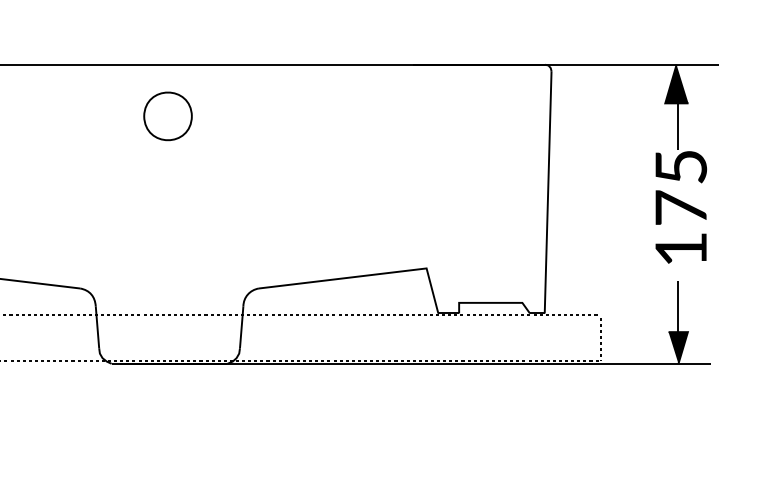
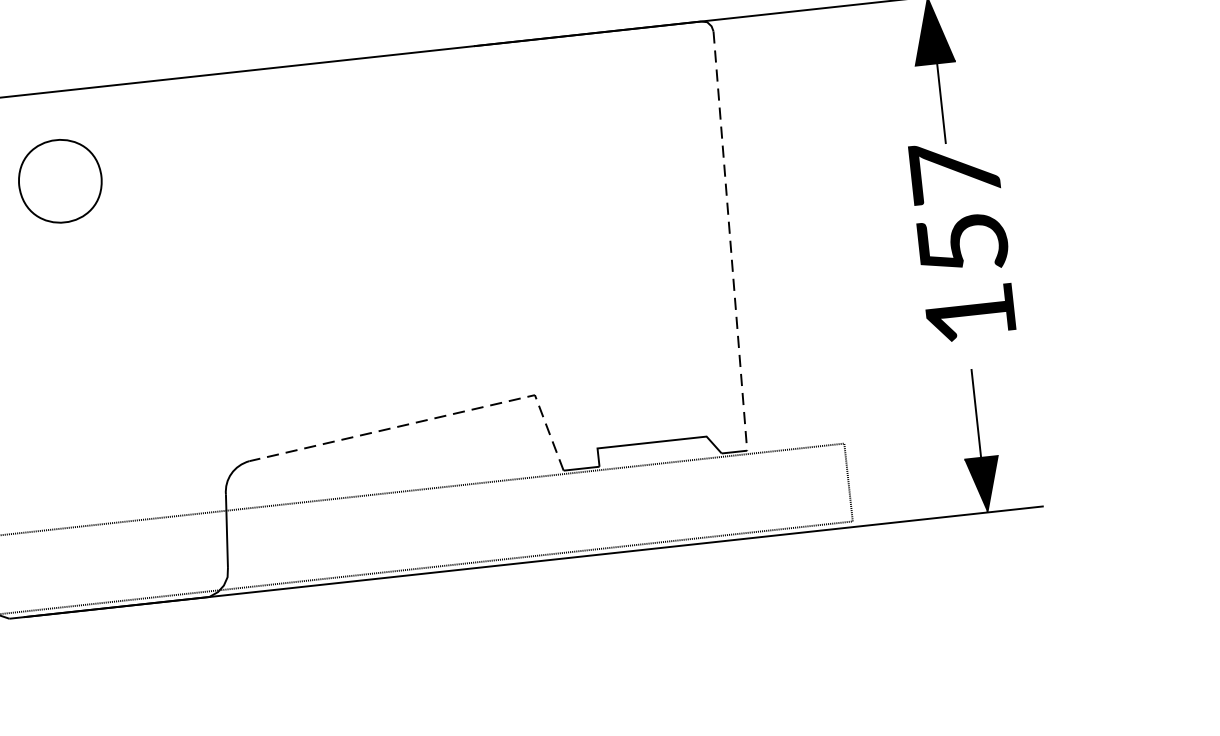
text: (681, 186) -> (959, 206), 175 -> 157
line: (548, 192) -> (731, 241), solid -> dashed
line: (366, 275) -> (432, 418), solid -> dashed

